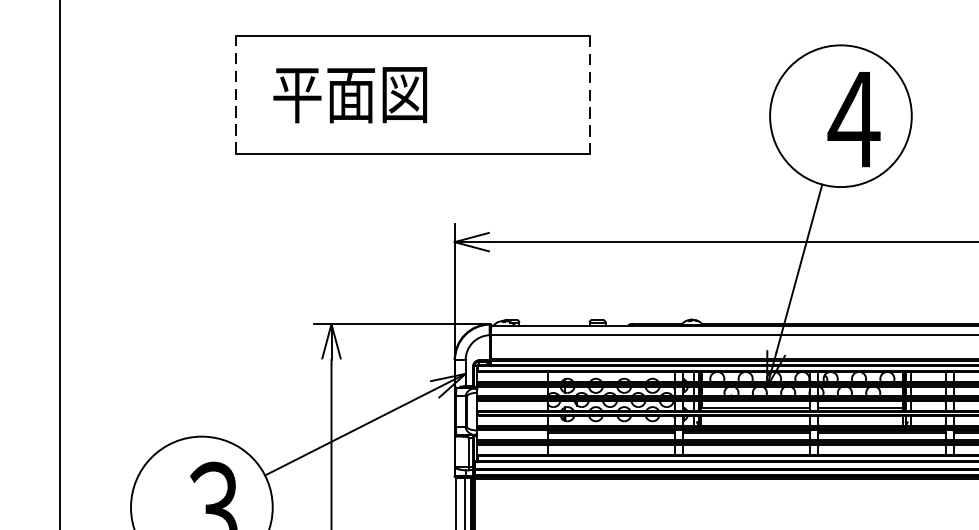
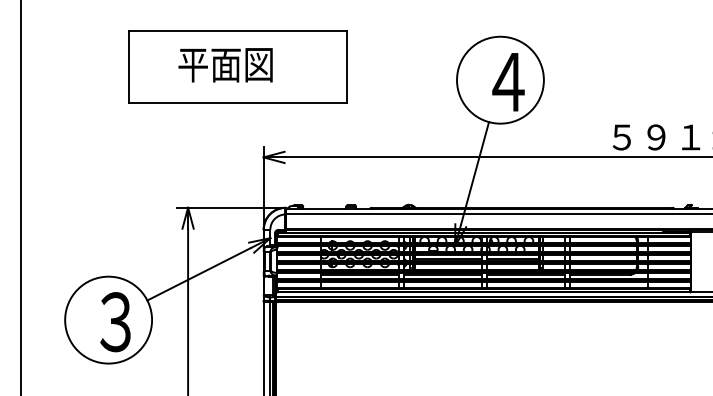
line: (235, 93) -> (129, 66), dashed -> solid
text: (350, 95) -> (225, 65), moved
line: (589, 95) -> (346, 67), dashed -> solid

